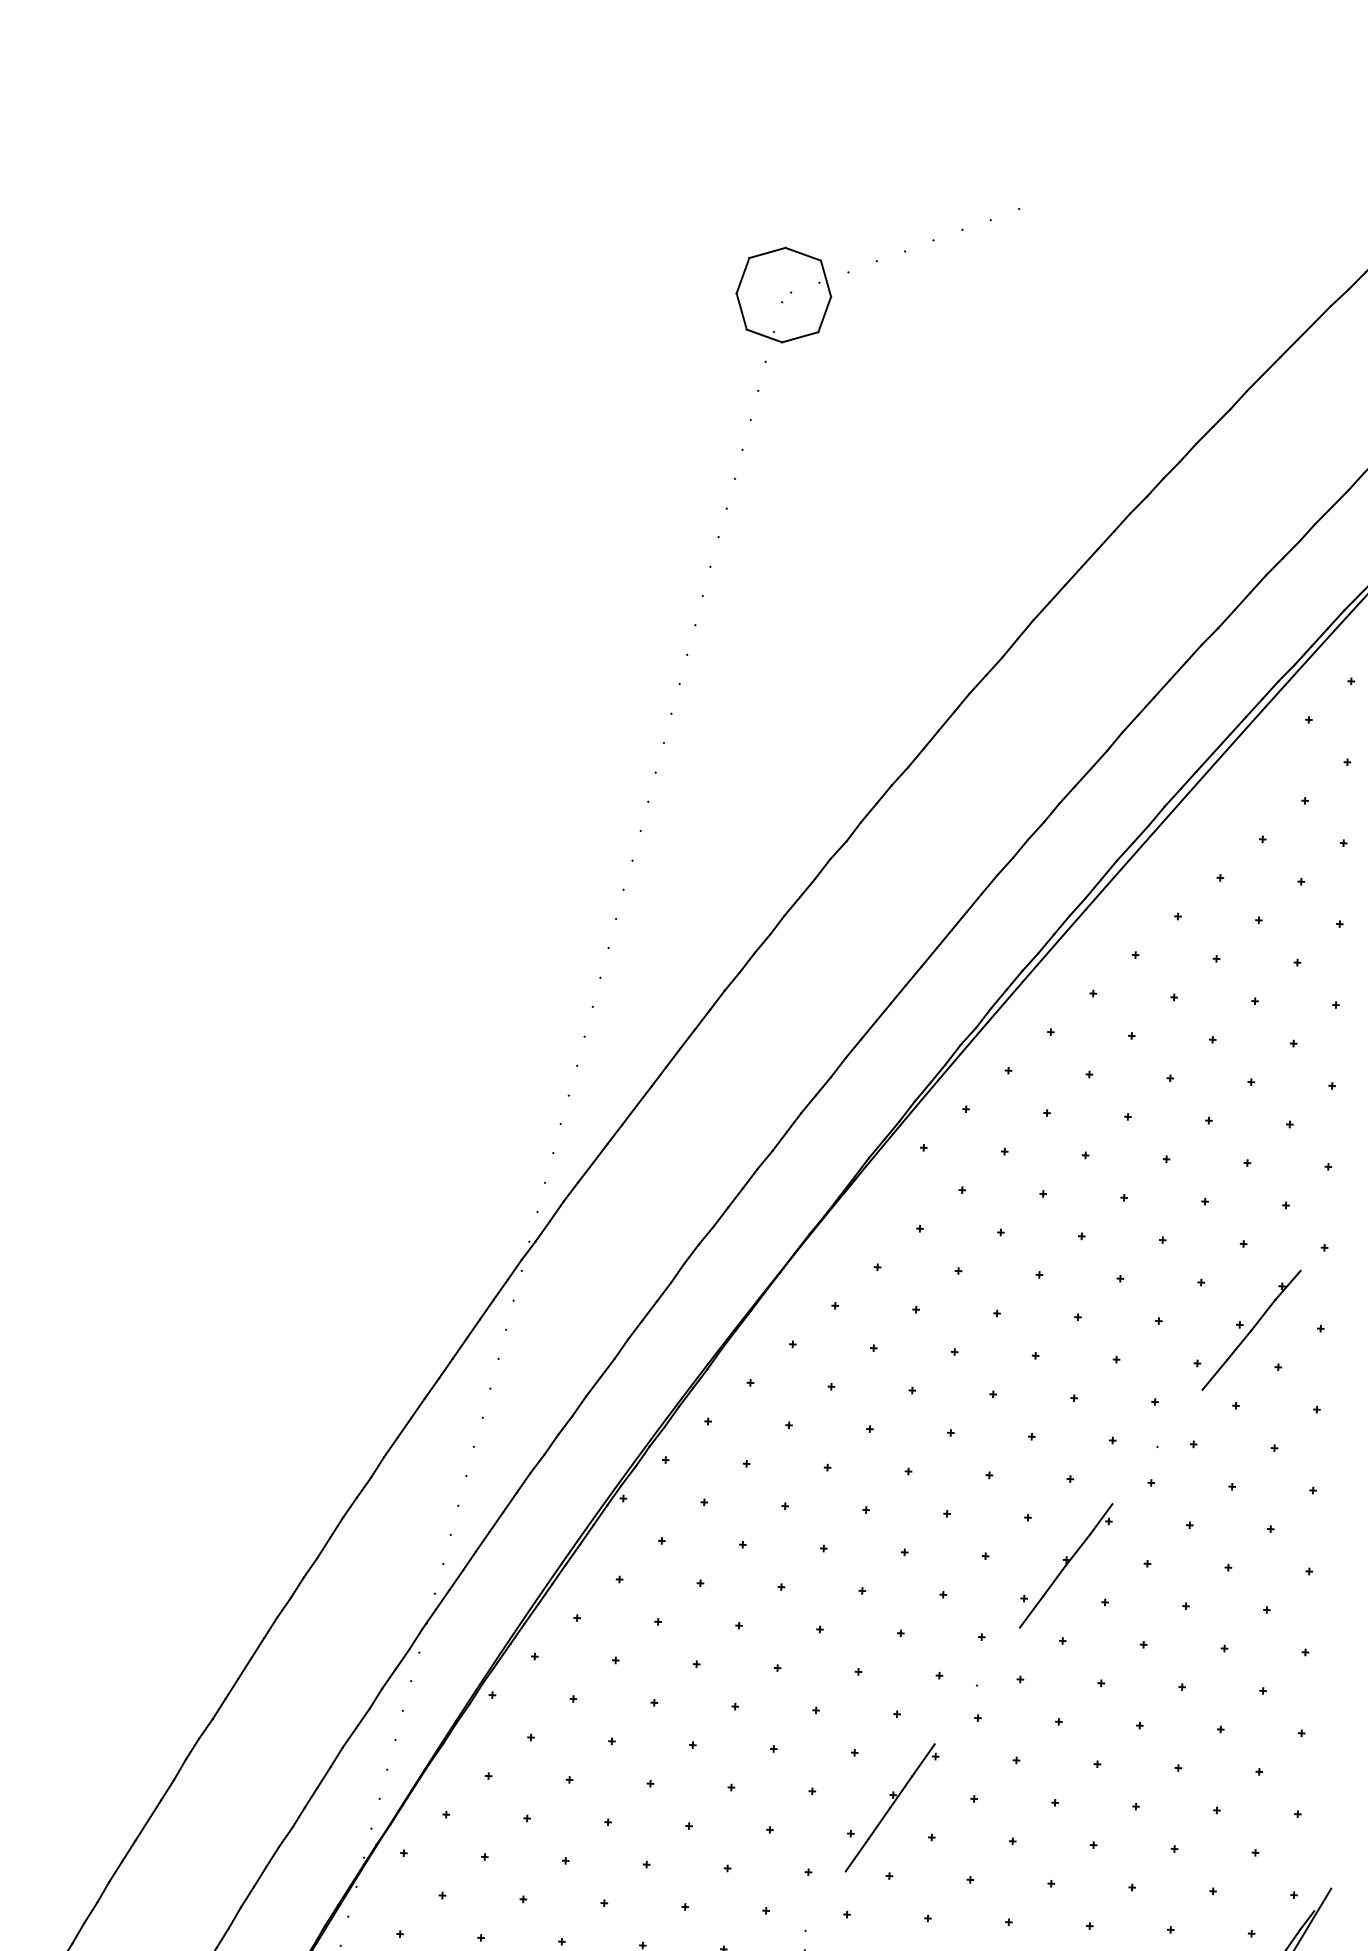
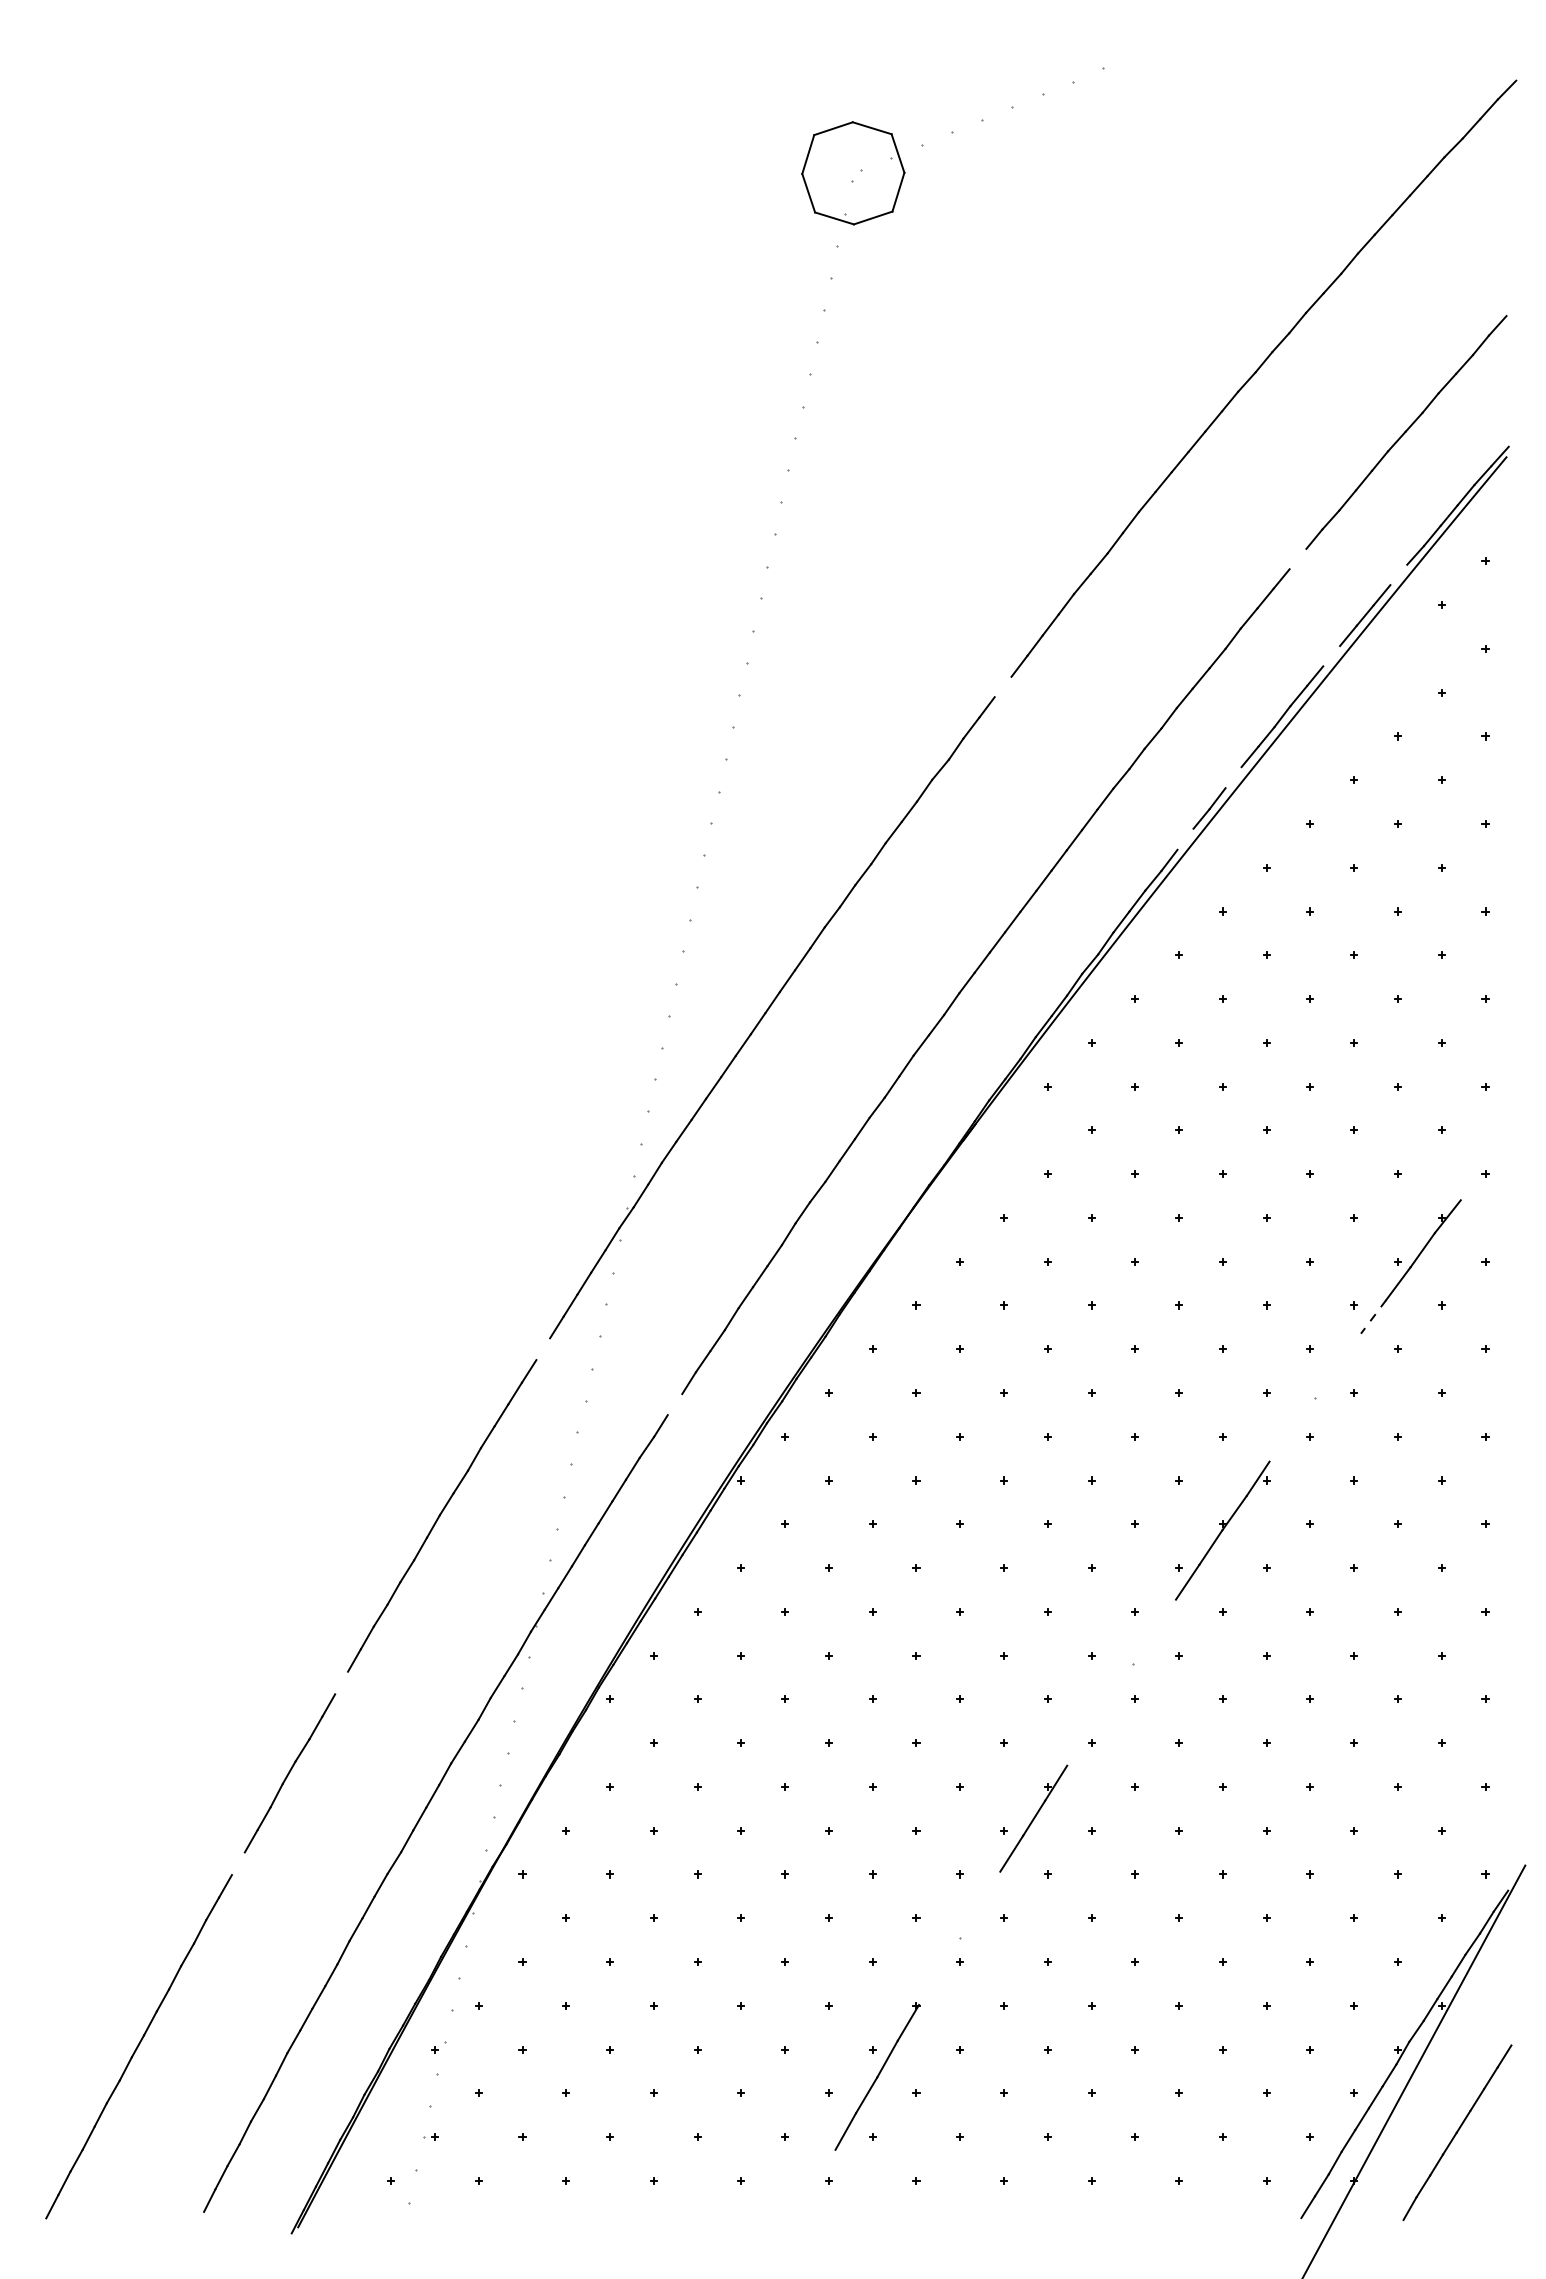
line: (1177, 670) -> (1297, 558), removed
line: (1270, 689) -> (1398, 574), removed
line: (1204, 762) -> (1331, 656), removed
line: (899, 775) -> (1002, 686), removed
line: (1108, 870) -> (1233, 777), removed
line: (1061, 924) -> (1185, 838), removed
line: (446, 1368) -> (543, 1349), removed
line: (1214, 1374) -> (1373, 1316), solid -> dashed
line: (564, 1425) -> (674, 1404), removed
line: (244, 1667) -> (341, 1682), removed
line: (923, 1760) -> (1078, 1747), removed
line: (140, 1830) -> (237, 1863), removed

